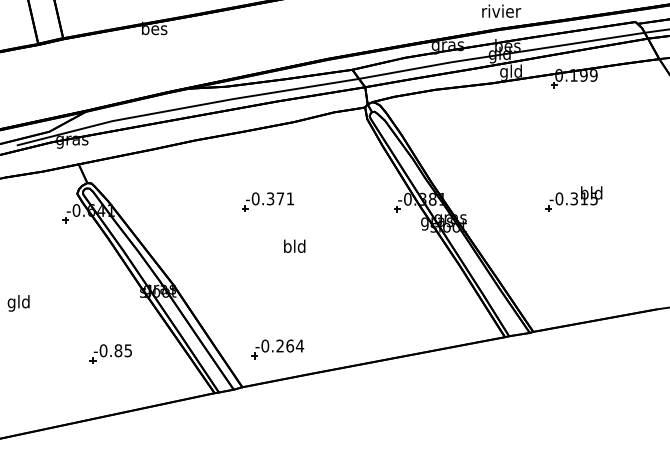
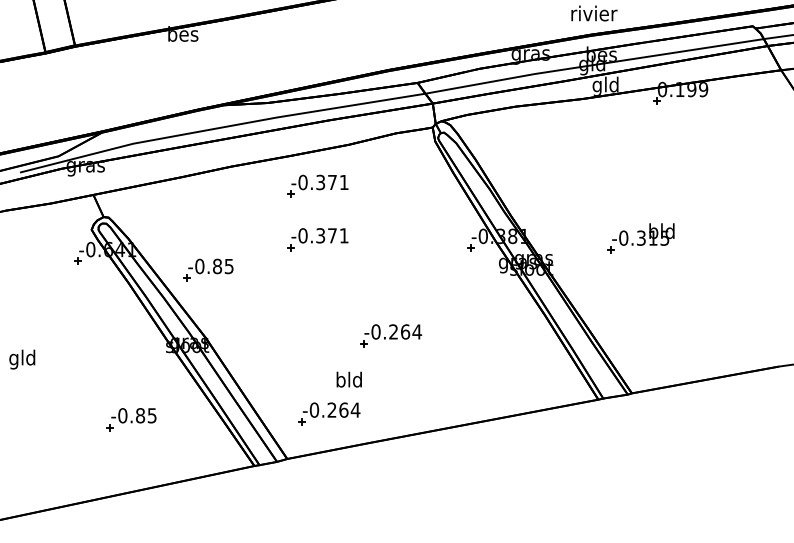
part: (267, 156) -> (317, 185), added
part: (573, 198) -> (640, 237), moved
part: (175, 227) -> (208, 269), added
text: (294, 245) -> (349, 378), moved
part: (329, 283) -> (390, 336), added

